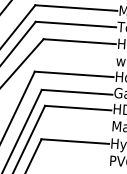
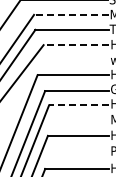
line: (75, 7) -> (70, 14), solid -> dashed
line: (79, 42) -> (76, 45), solid -> dashed
line: (77, 108) -> (78, 105), solid -> dashed

